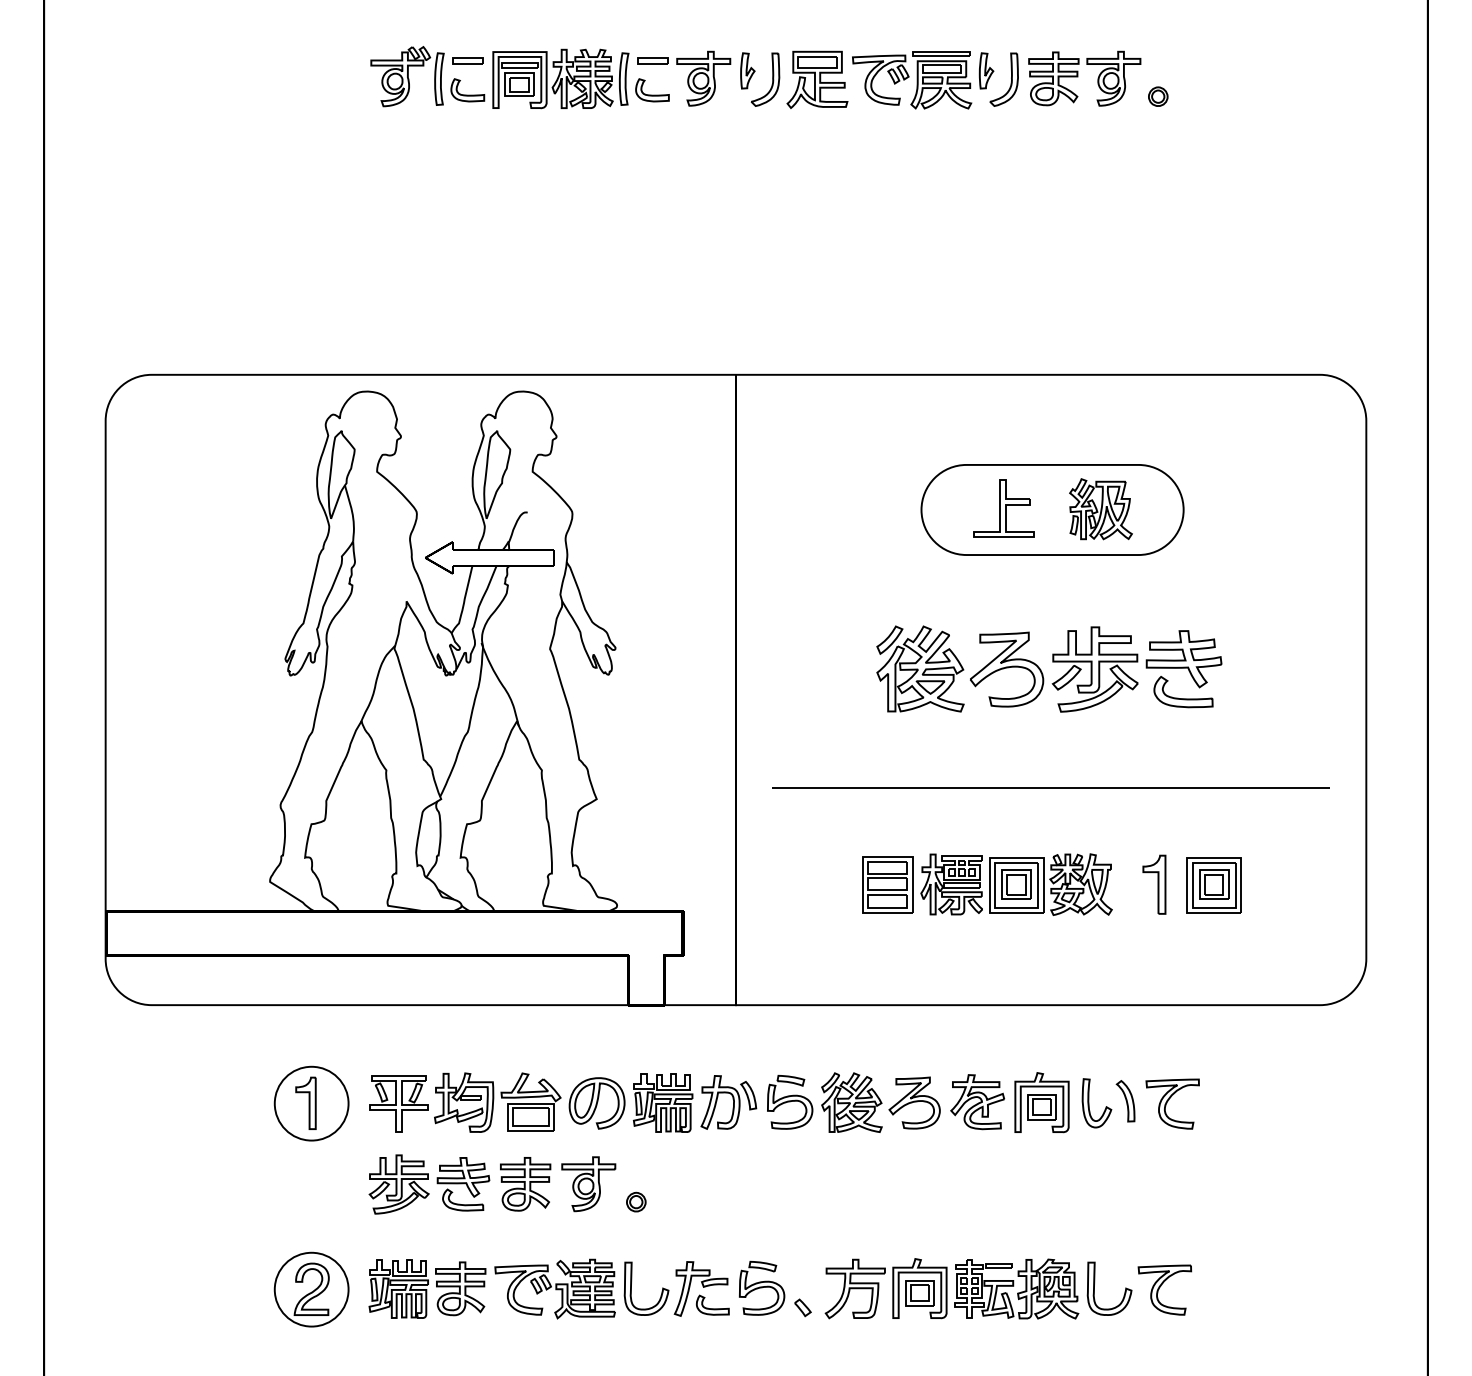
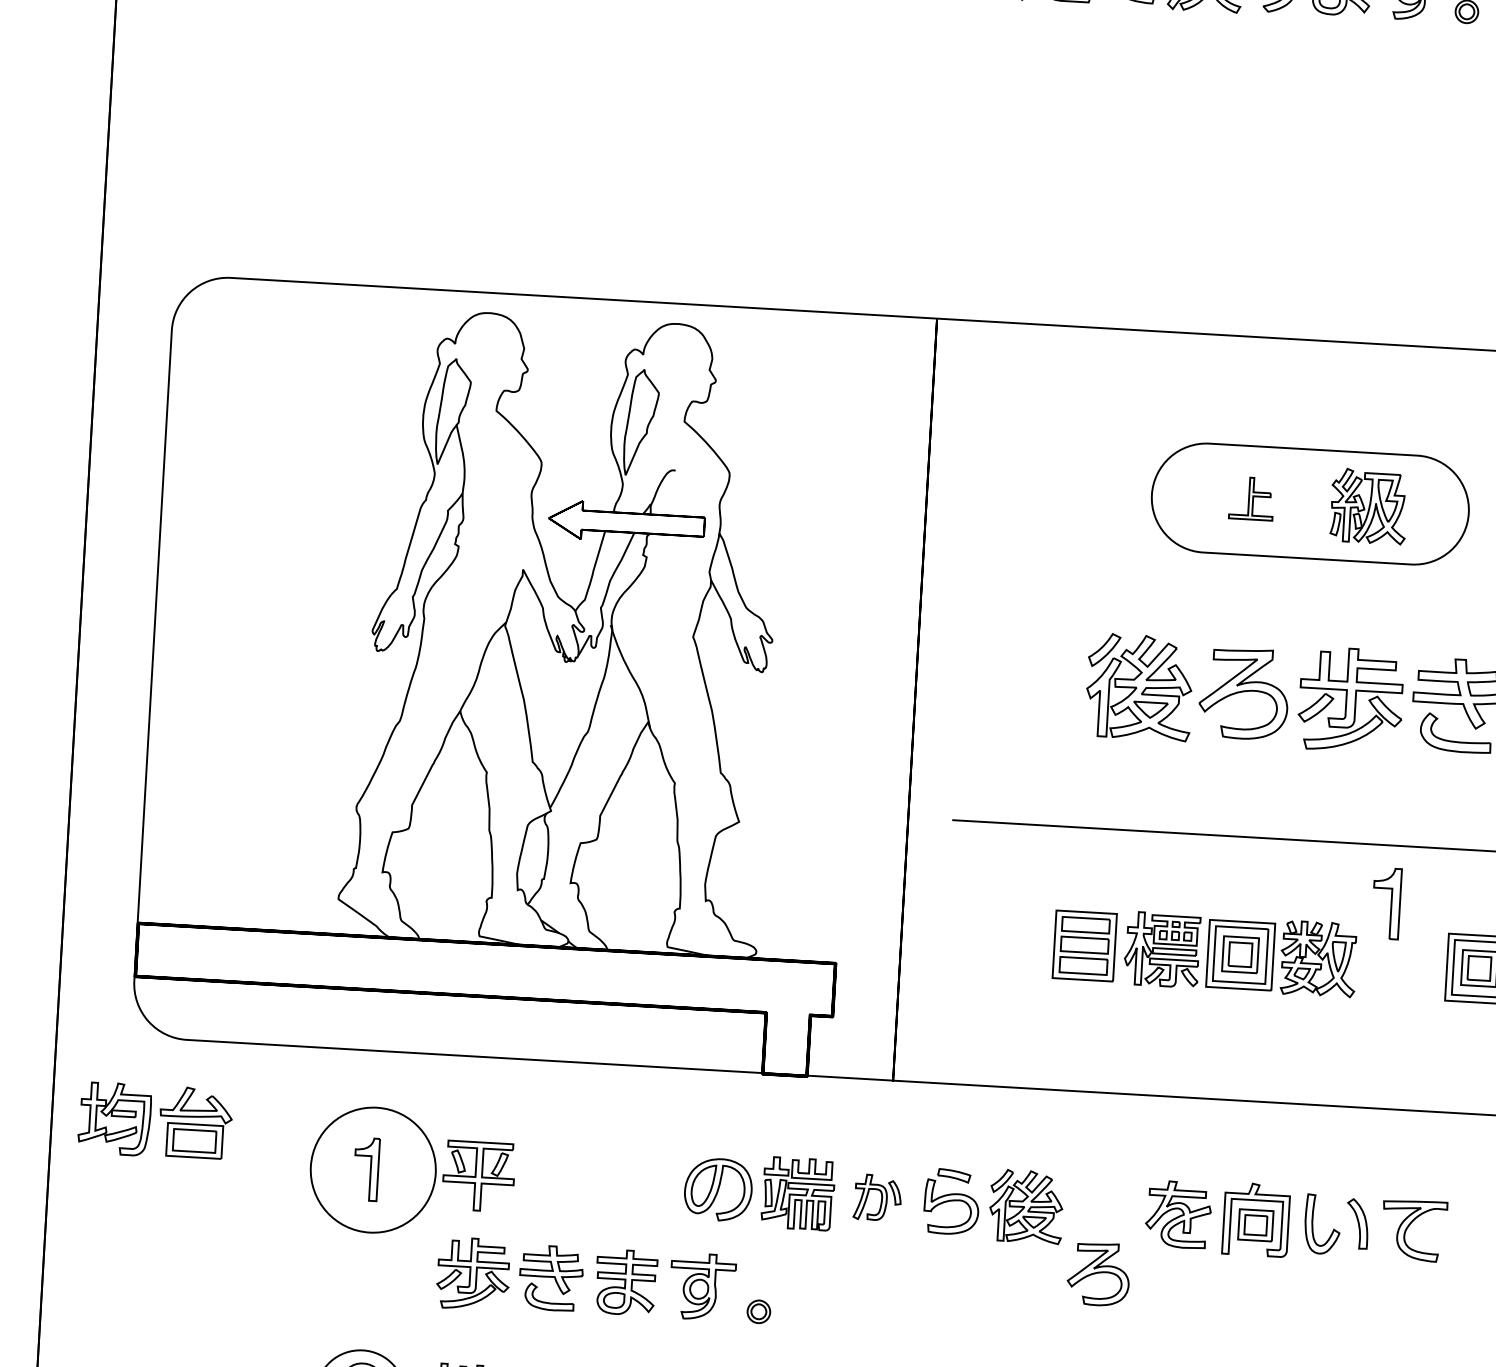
part: (1003, 508) -> (1251, 498), size x0.6
part: (1154, 884) -> (1386, 903), moved
part: (497, 1102) -> (155, 1120), moved
part: (728, 1102) -> (877, 1197), size x0.7
part: (914, 1102) -> (1098, 1273), moved
circle: (311, 1103) -> (373, 1169), size x1.4

